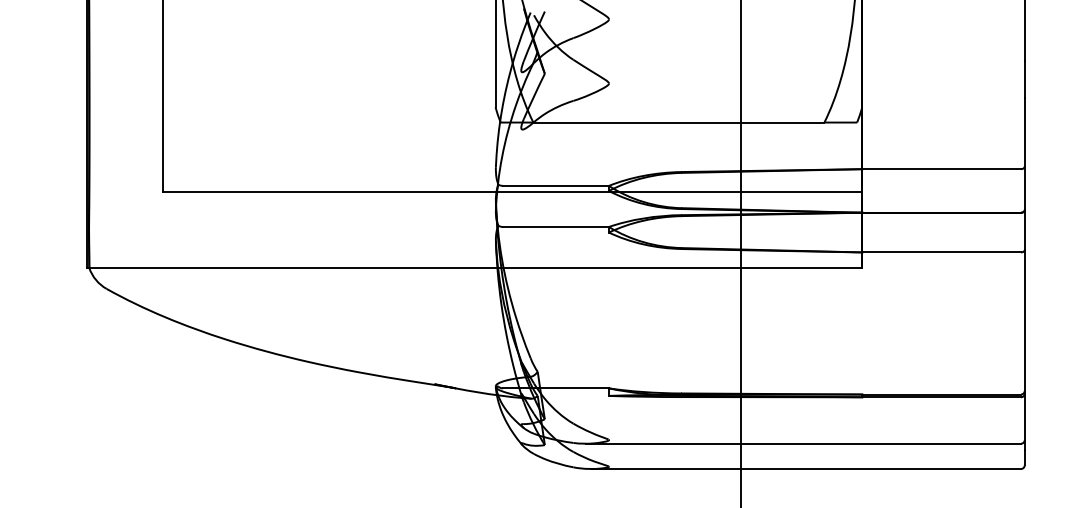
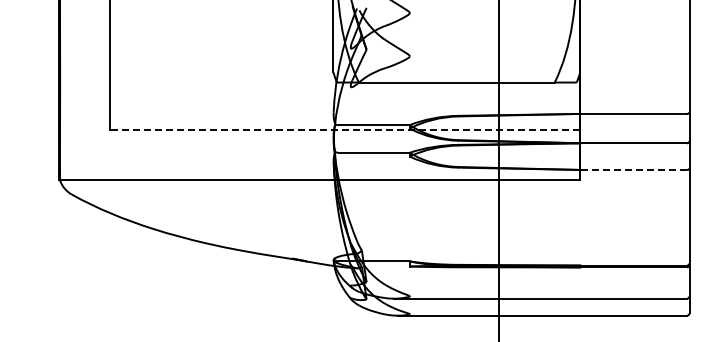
line: (511, 192) -> (344, 129), solid -> dashed
line: (941, 251) -> (633, 169), solid -> dashed

